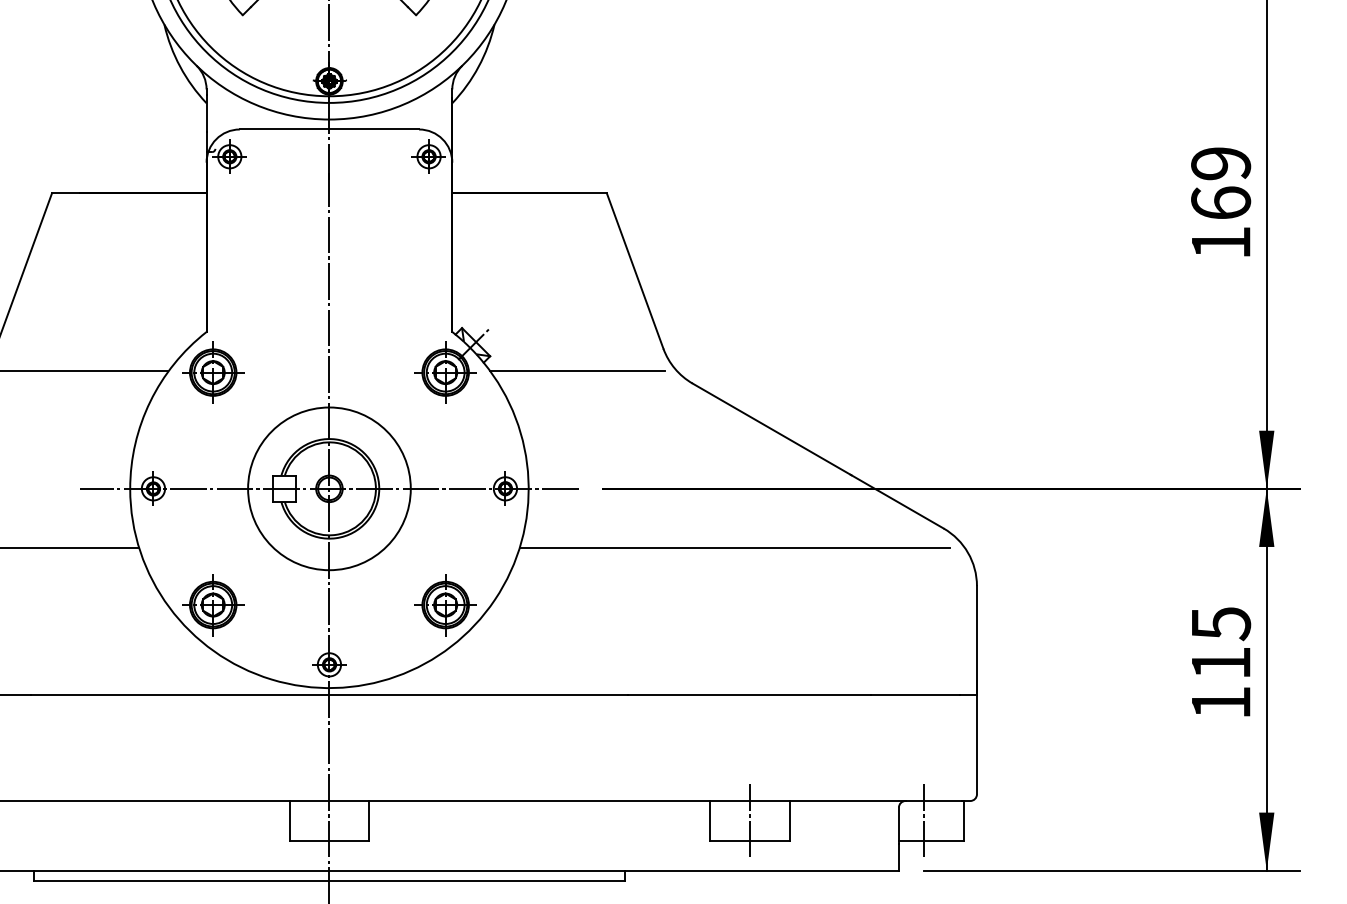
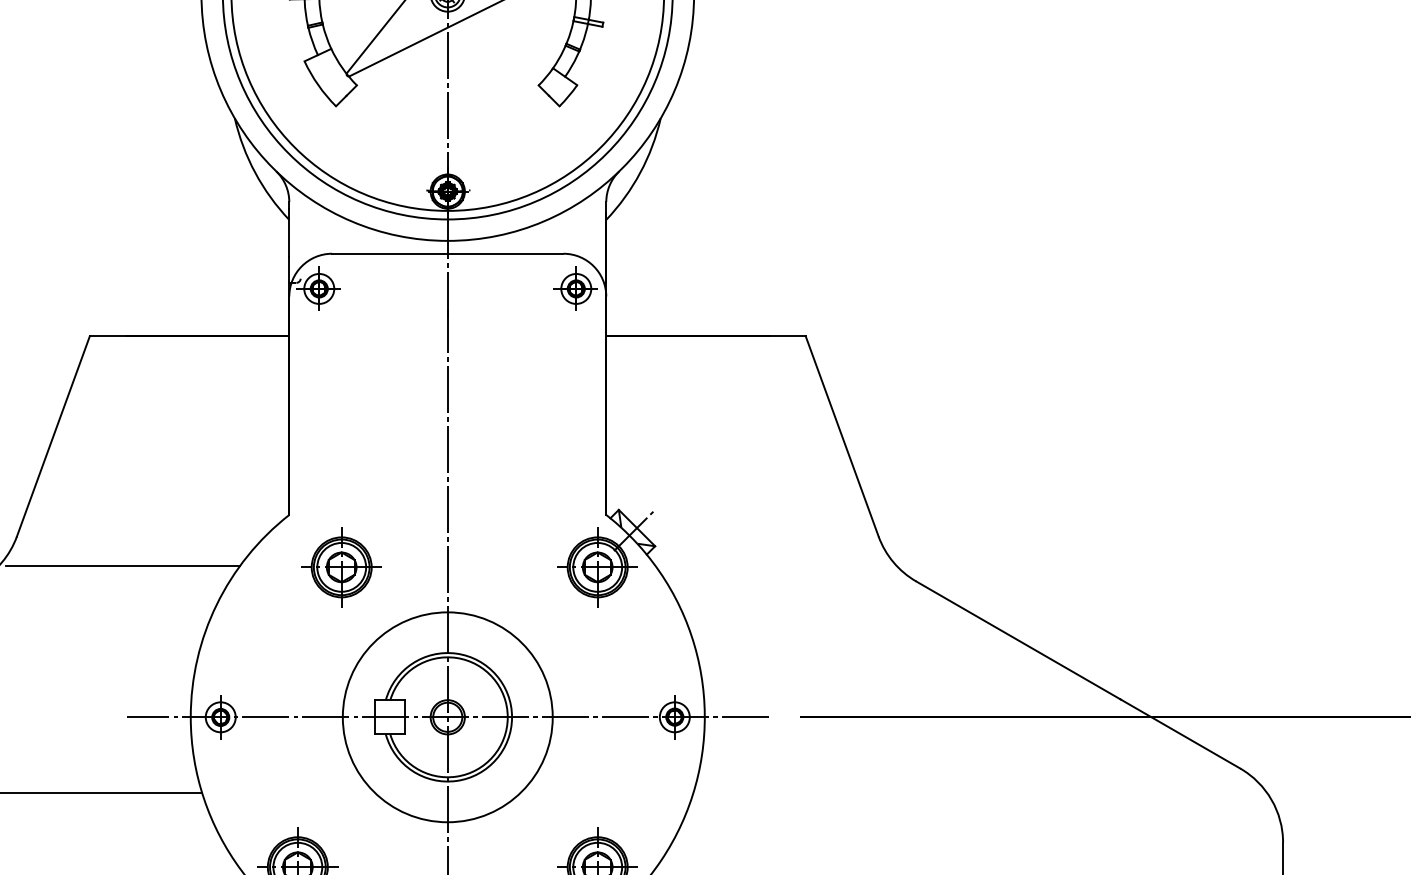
line: (577, 371) -> (767, 565), removed
part: (213, 372) -> (342, 567), moved
line: (734, 547) -> (970, 792), removed

